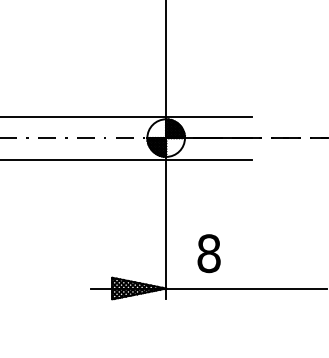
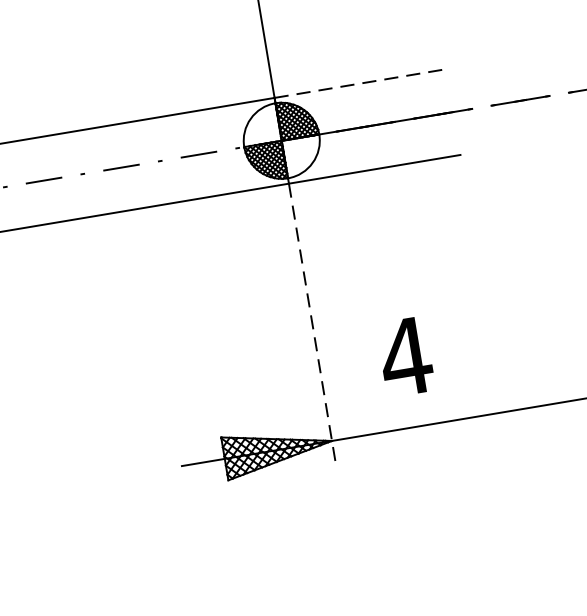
line: (209, 116) -> (360, 83), solid -> dashed
line: (166, 229) -> (312, 323), solid -> dashed
text: (208, 253) -> (404, 356), 8 -> 4

